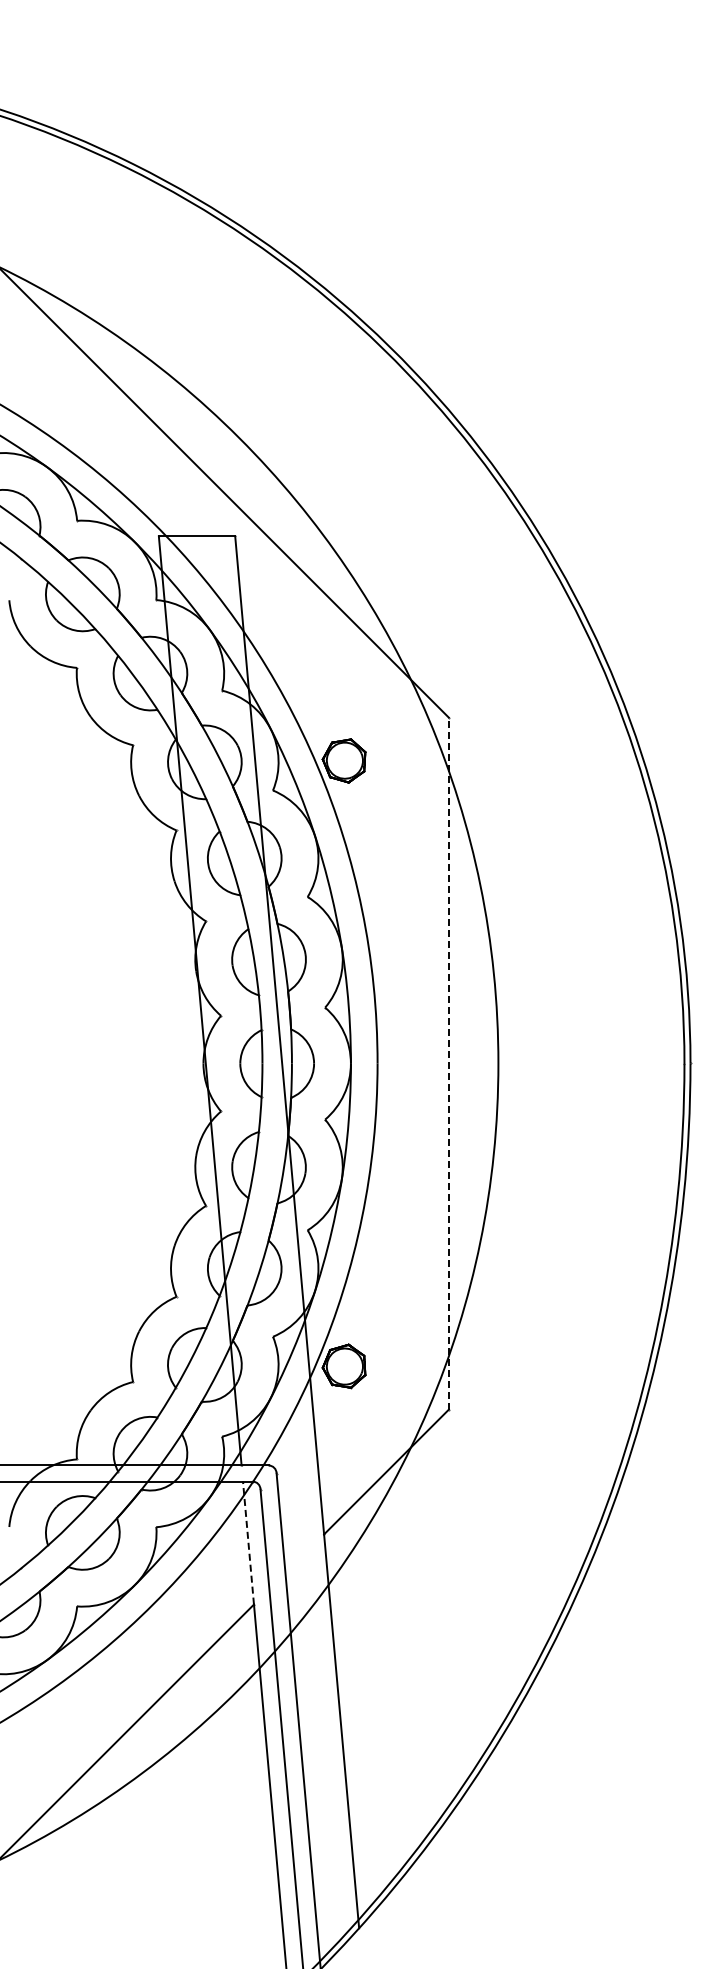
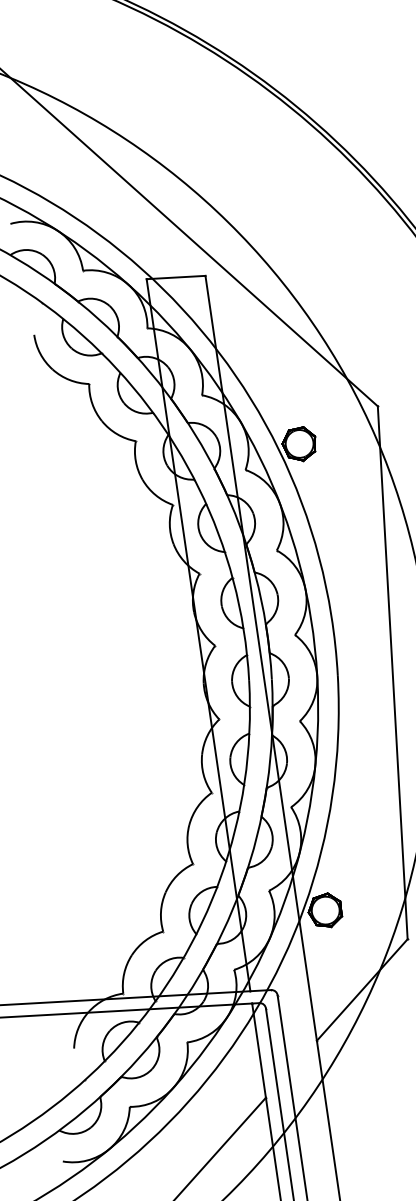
line: (448, 1063) -> (392, 672), dashed -> solid
line: (248, 1543) -> (259, 1051), dashed -> solid

